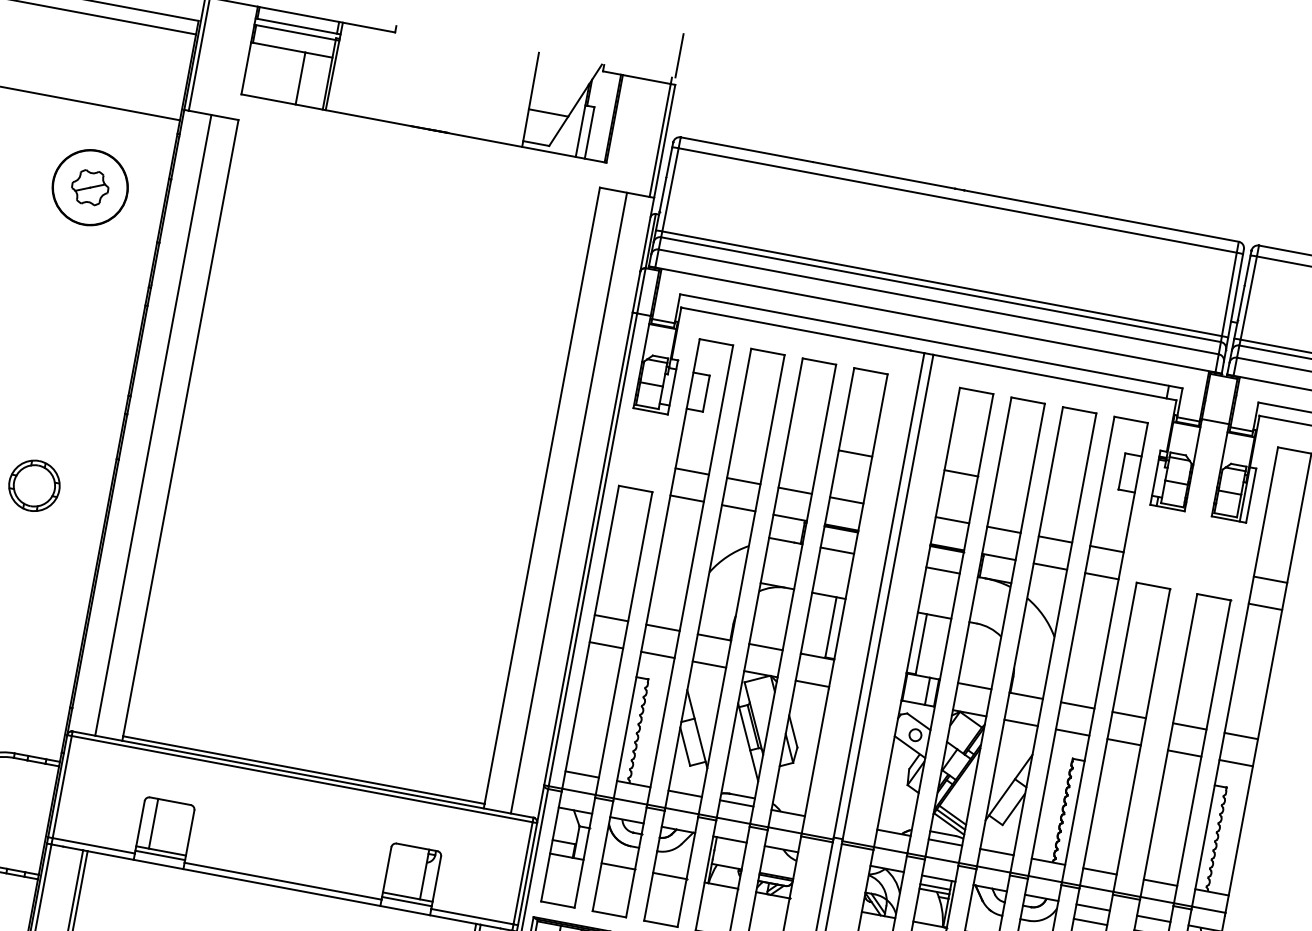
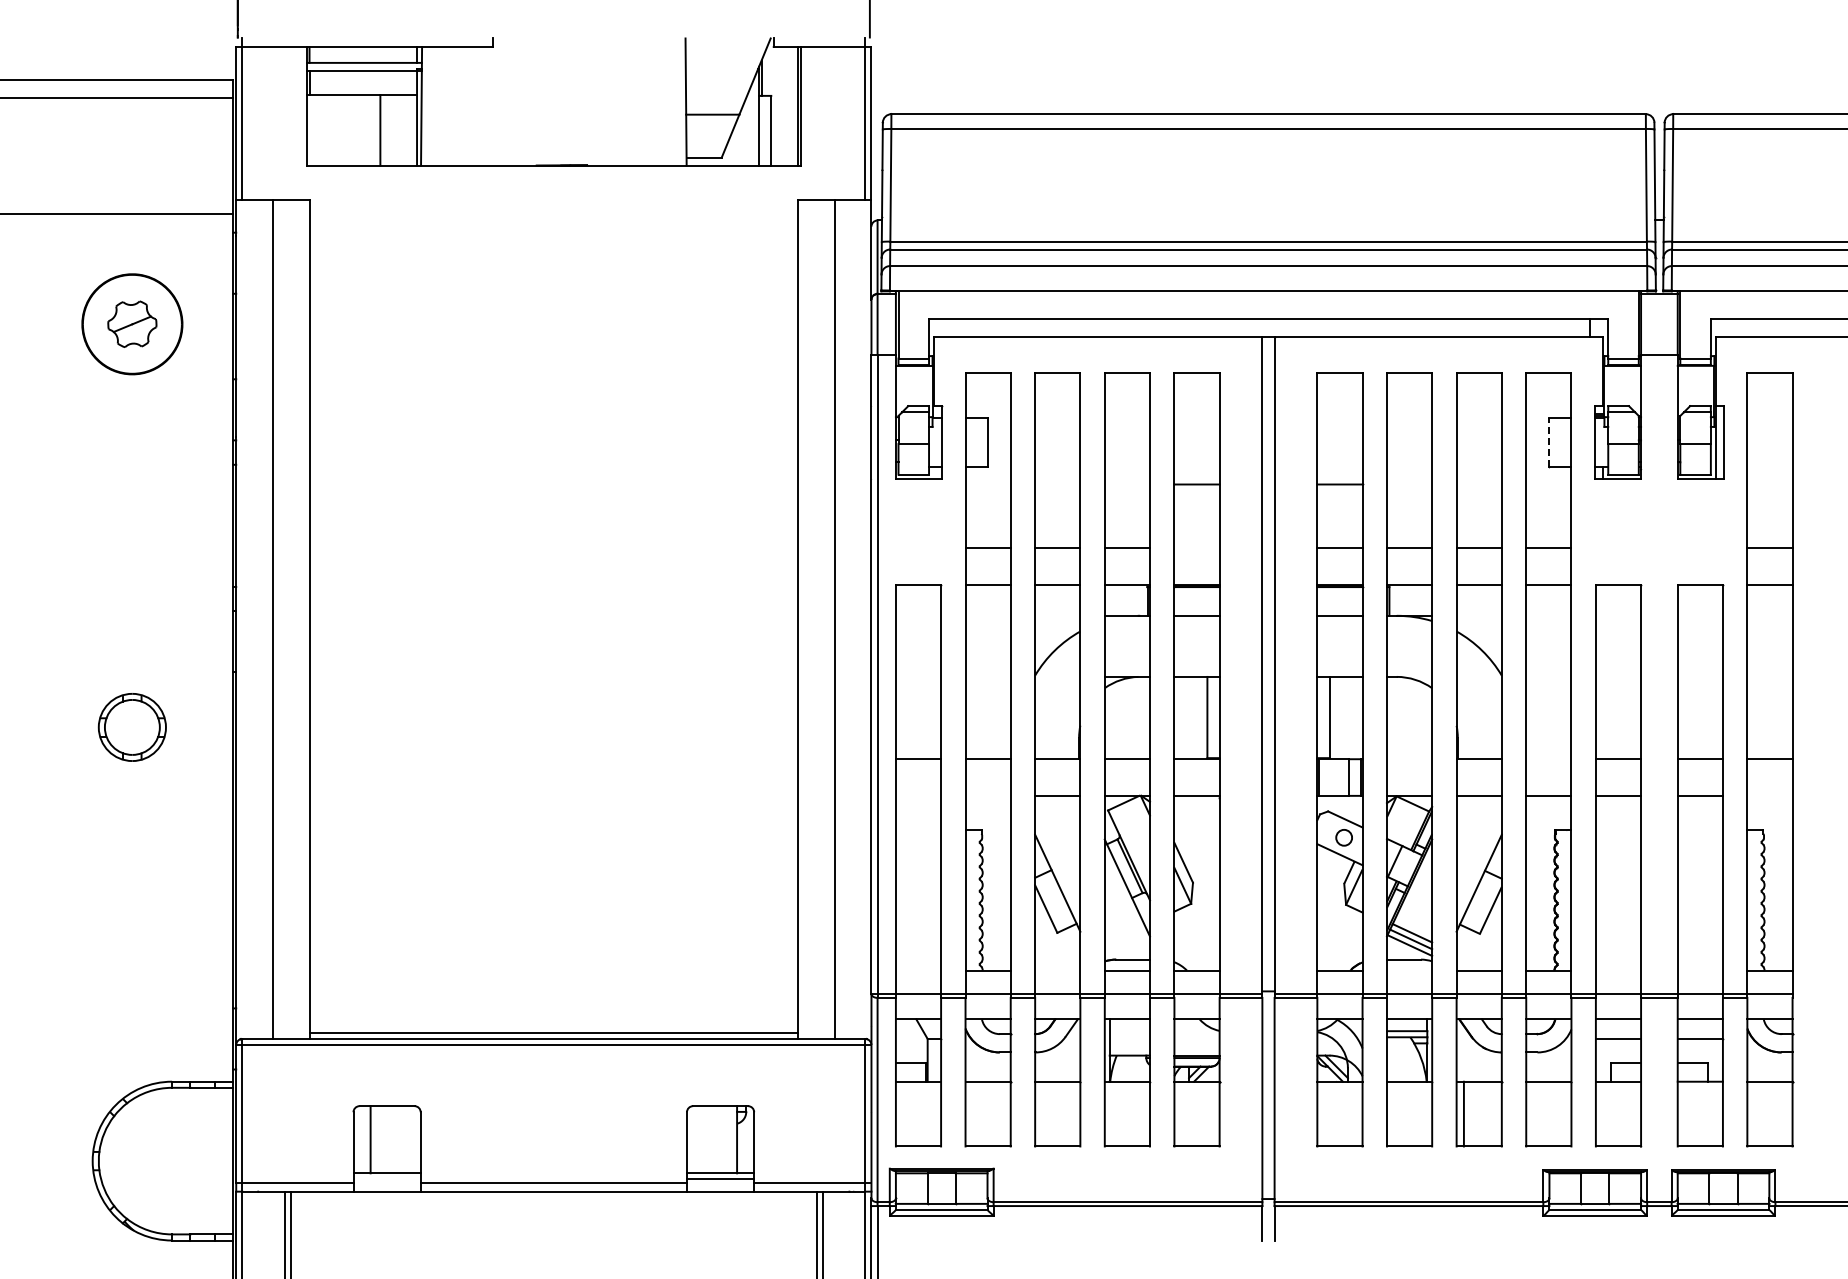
line: (1122, 471) -> (1549, 442), solid -> dashed
line: (846, 500) -> (1196, 547), removed
line: (606, 645) -> (918, 795), removed
line: (657, 654) -> (987, 795), removed
line: (974, 686) -> (1409, 759), removed
line: (1077, 705) -> (1548, 759), removed
line: (1235, 762) -> (1769, 795), removed
line: (582, 774) -> (918, 970), removed
line: (685, 793) -> (1057, 970), removed
line: (945, 842) -> (1409, 970), removed
line: (159, 855) -> (386, 1179), removed
line: (1100, 871) -> (1618, 970), removed
line: (1159, 882) -> (1699, 970), removed

